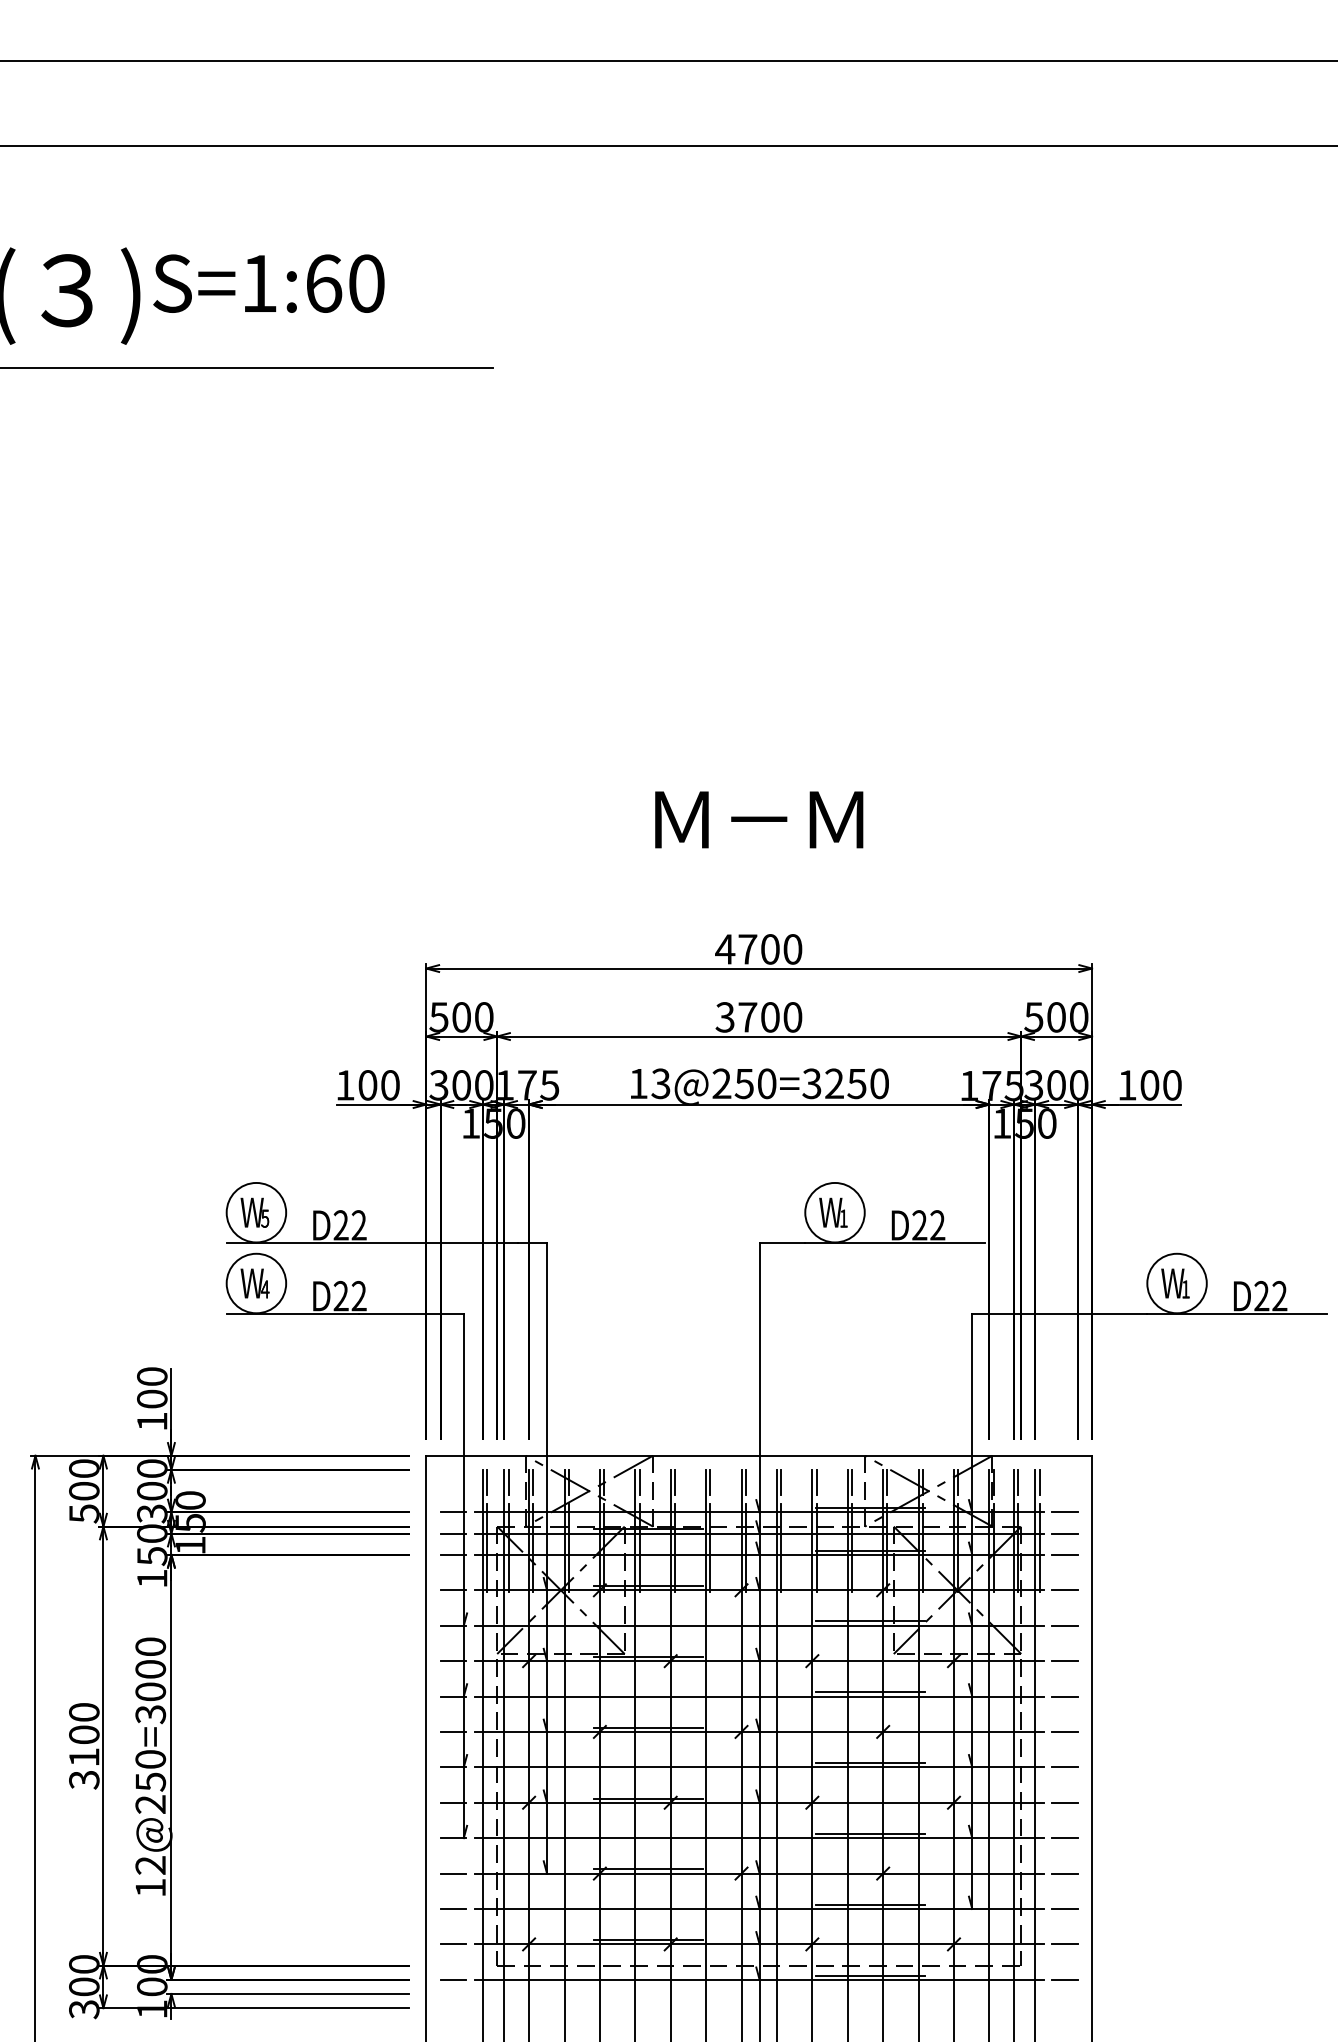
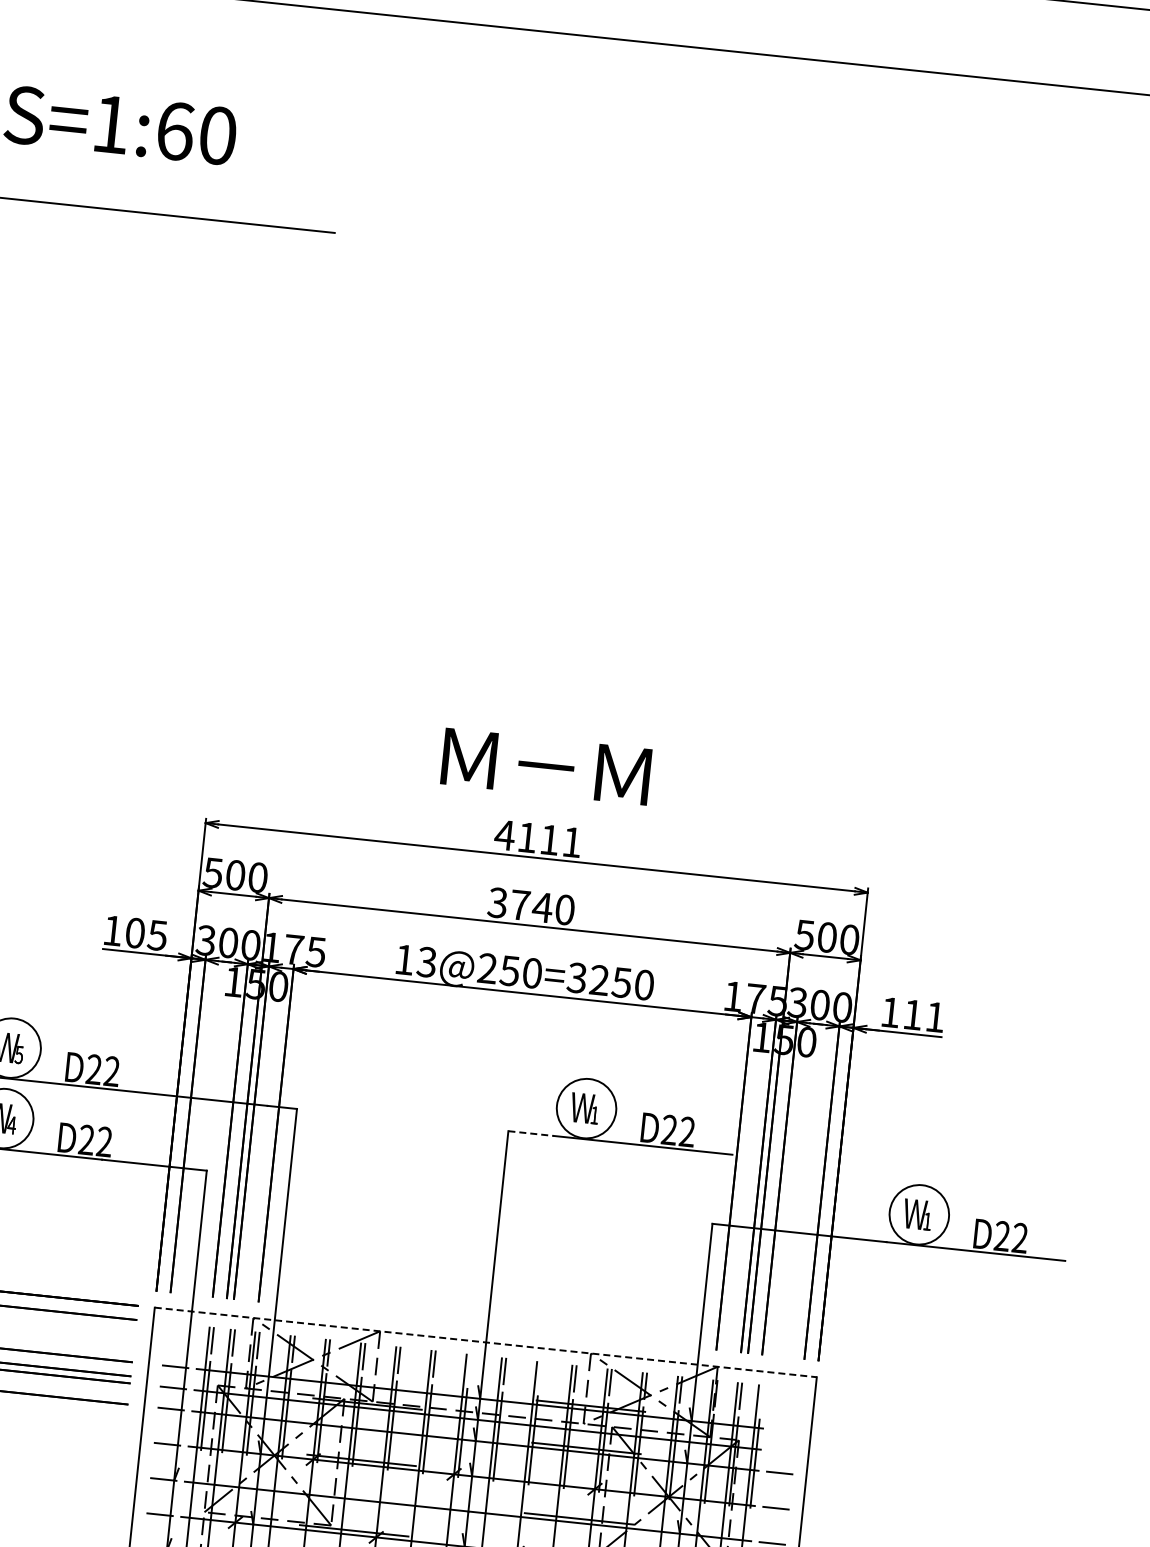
text: (759, 819) -> (546, 766), moved
text: (770, 949) -> (549, 840), 4700 -> 4111
text: (770, 1017) -> (542, 907), 3700 -> 3740
text: (389, 1085) -> (156, 935), 100 -> 105
text: (1160, 1085) -> (923, 1016), 100 -> 111
line: (782, 1243) -> (531, 1133), solid -> dashed
line: (759, 1455) -> (486, 1342), solid -> dashed
line: (745, 1482) -> (469, 1367), removed
line: (816, 1482) -> (539, 1375), removed
line: (1039, 1482) -> (761, 1398), removed
line: (1064, 1512) -> (783, 1430), removed
line: (1064, 1533) -> (781, 1451), removed

